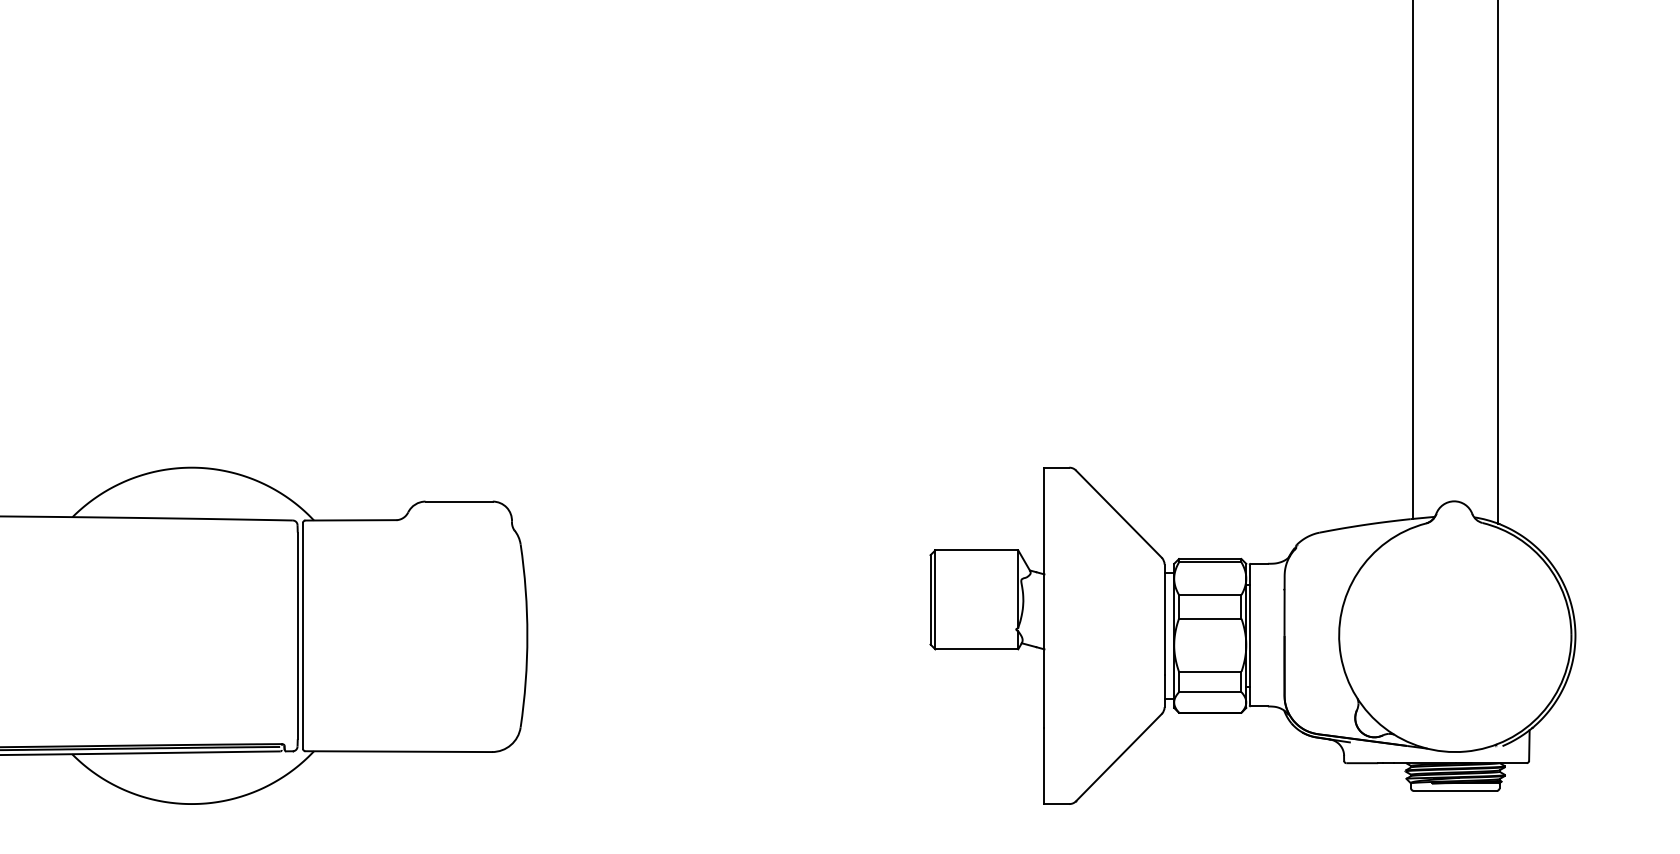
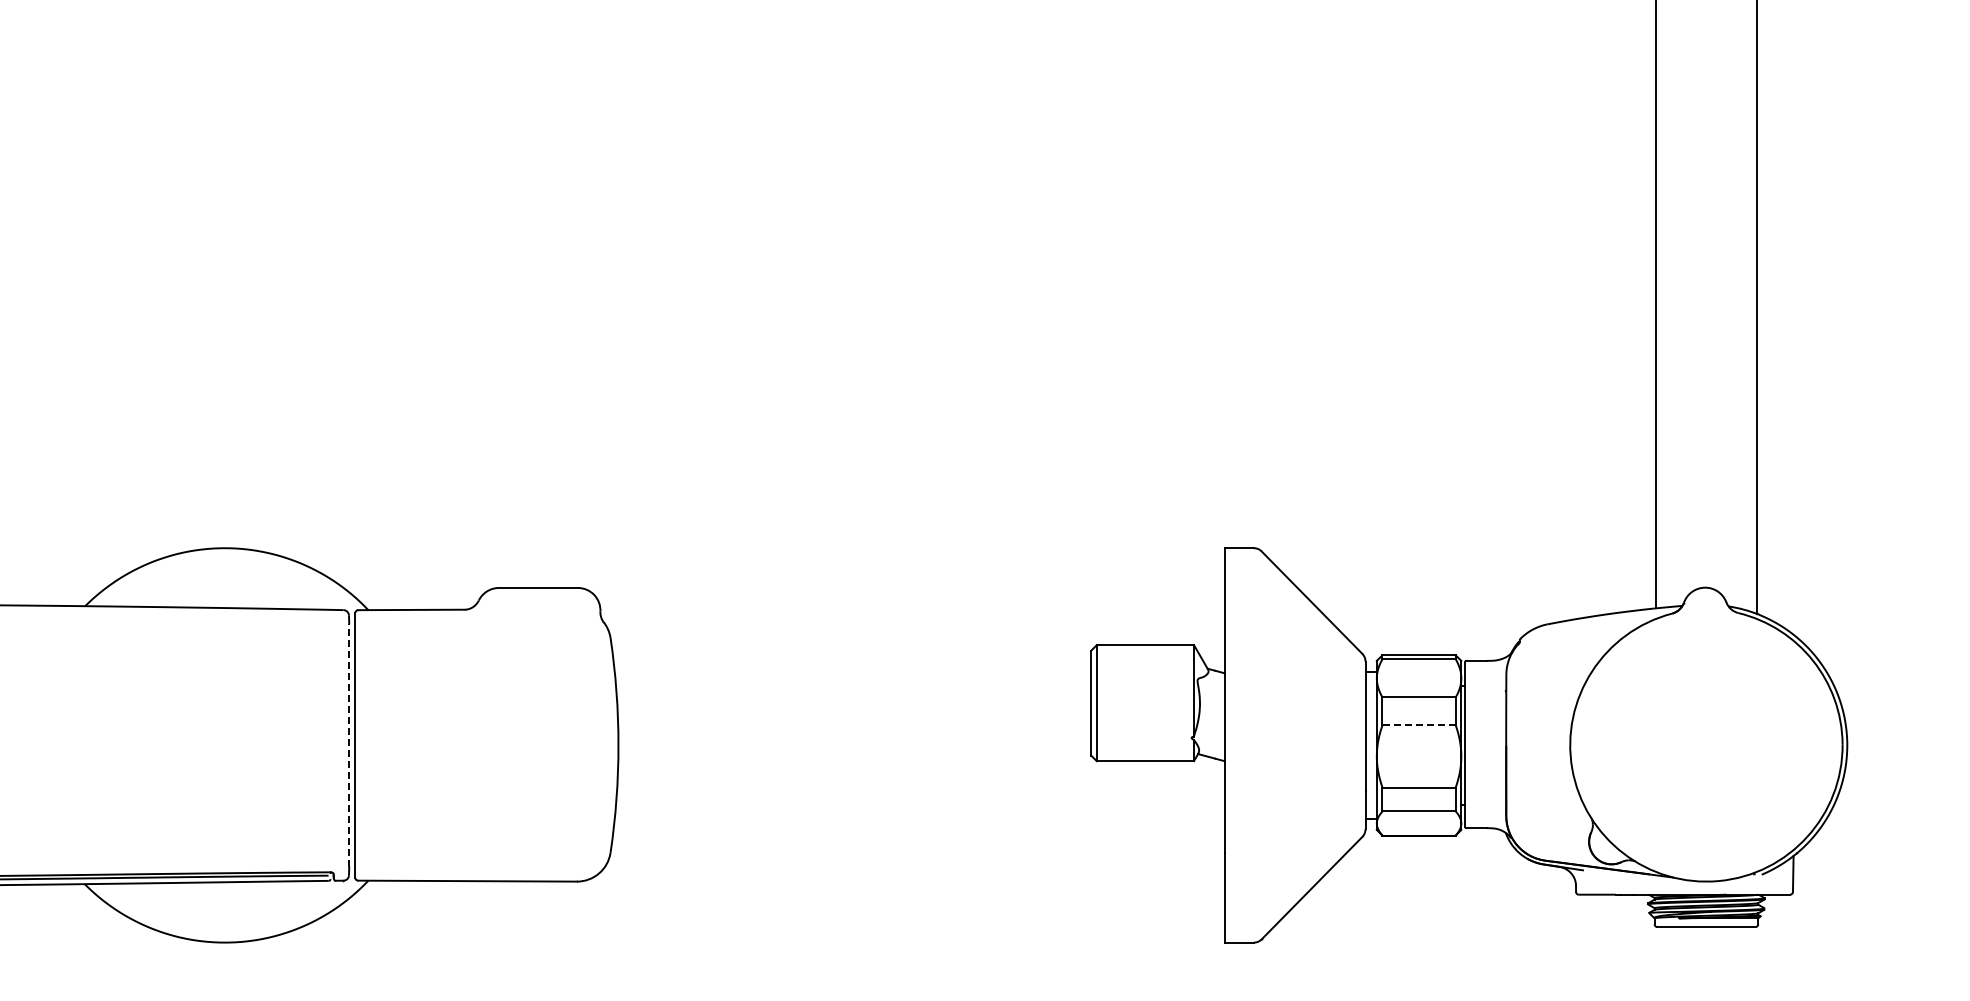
line: (1210, 618) -> (1419, 725), solid -> dashed
line: (297, 635) -> (349, 744), solid -> dashed

